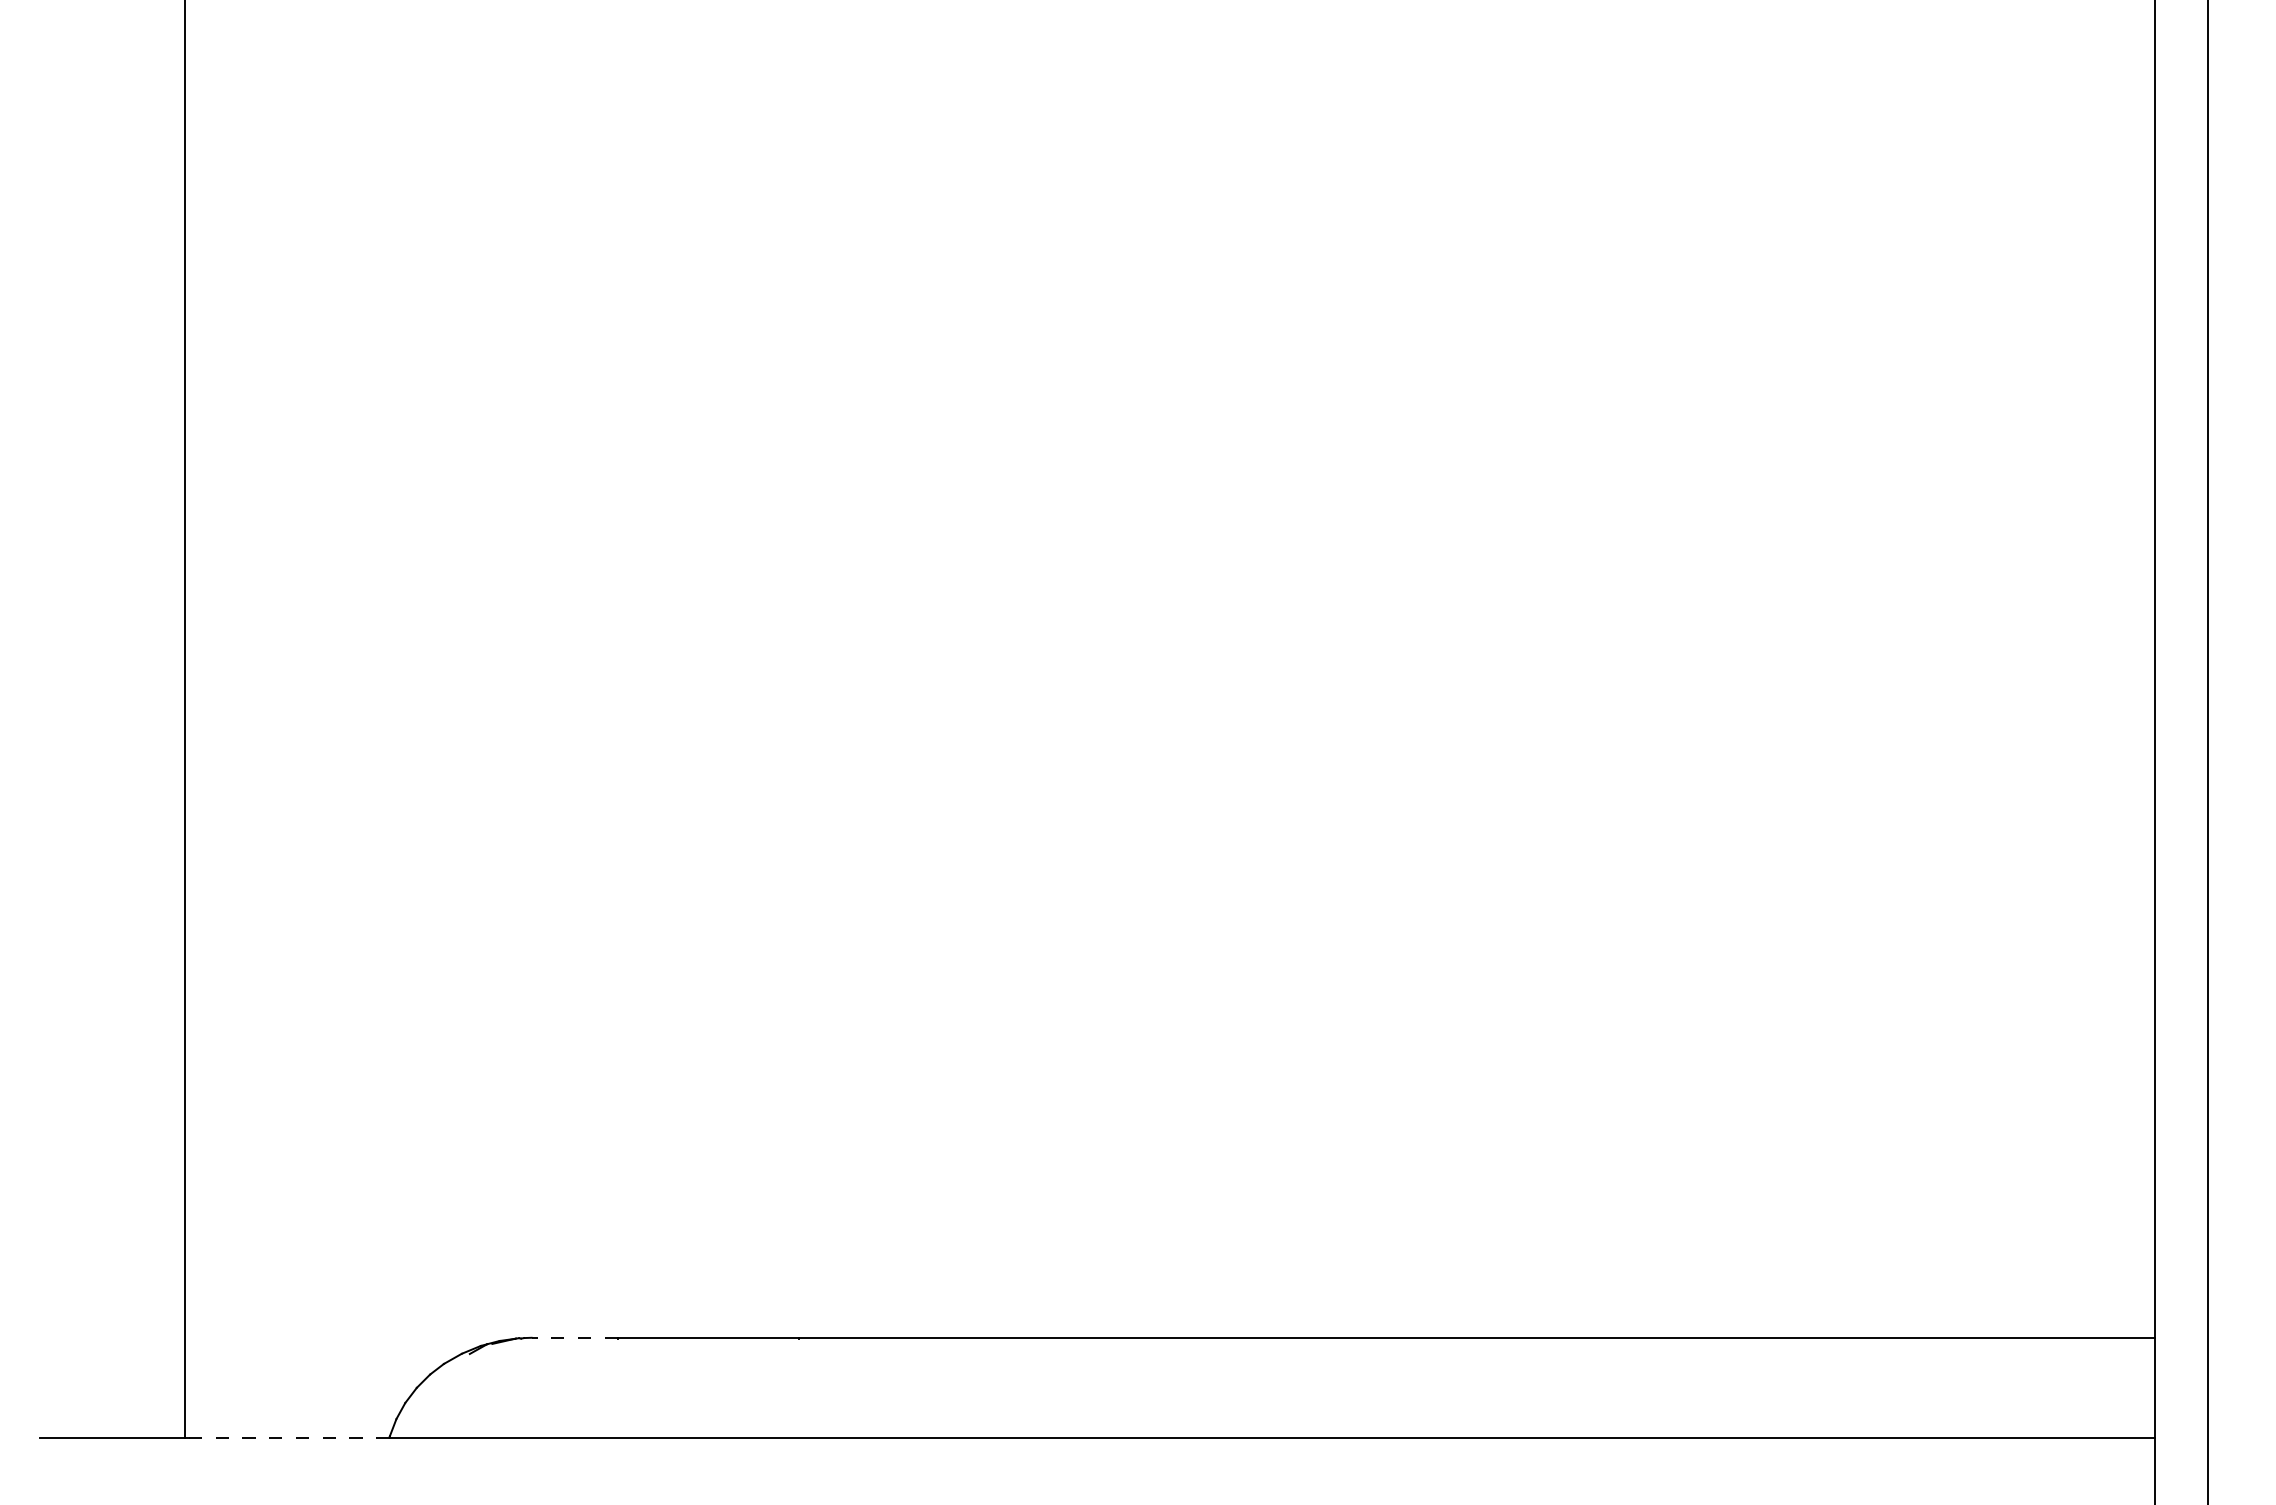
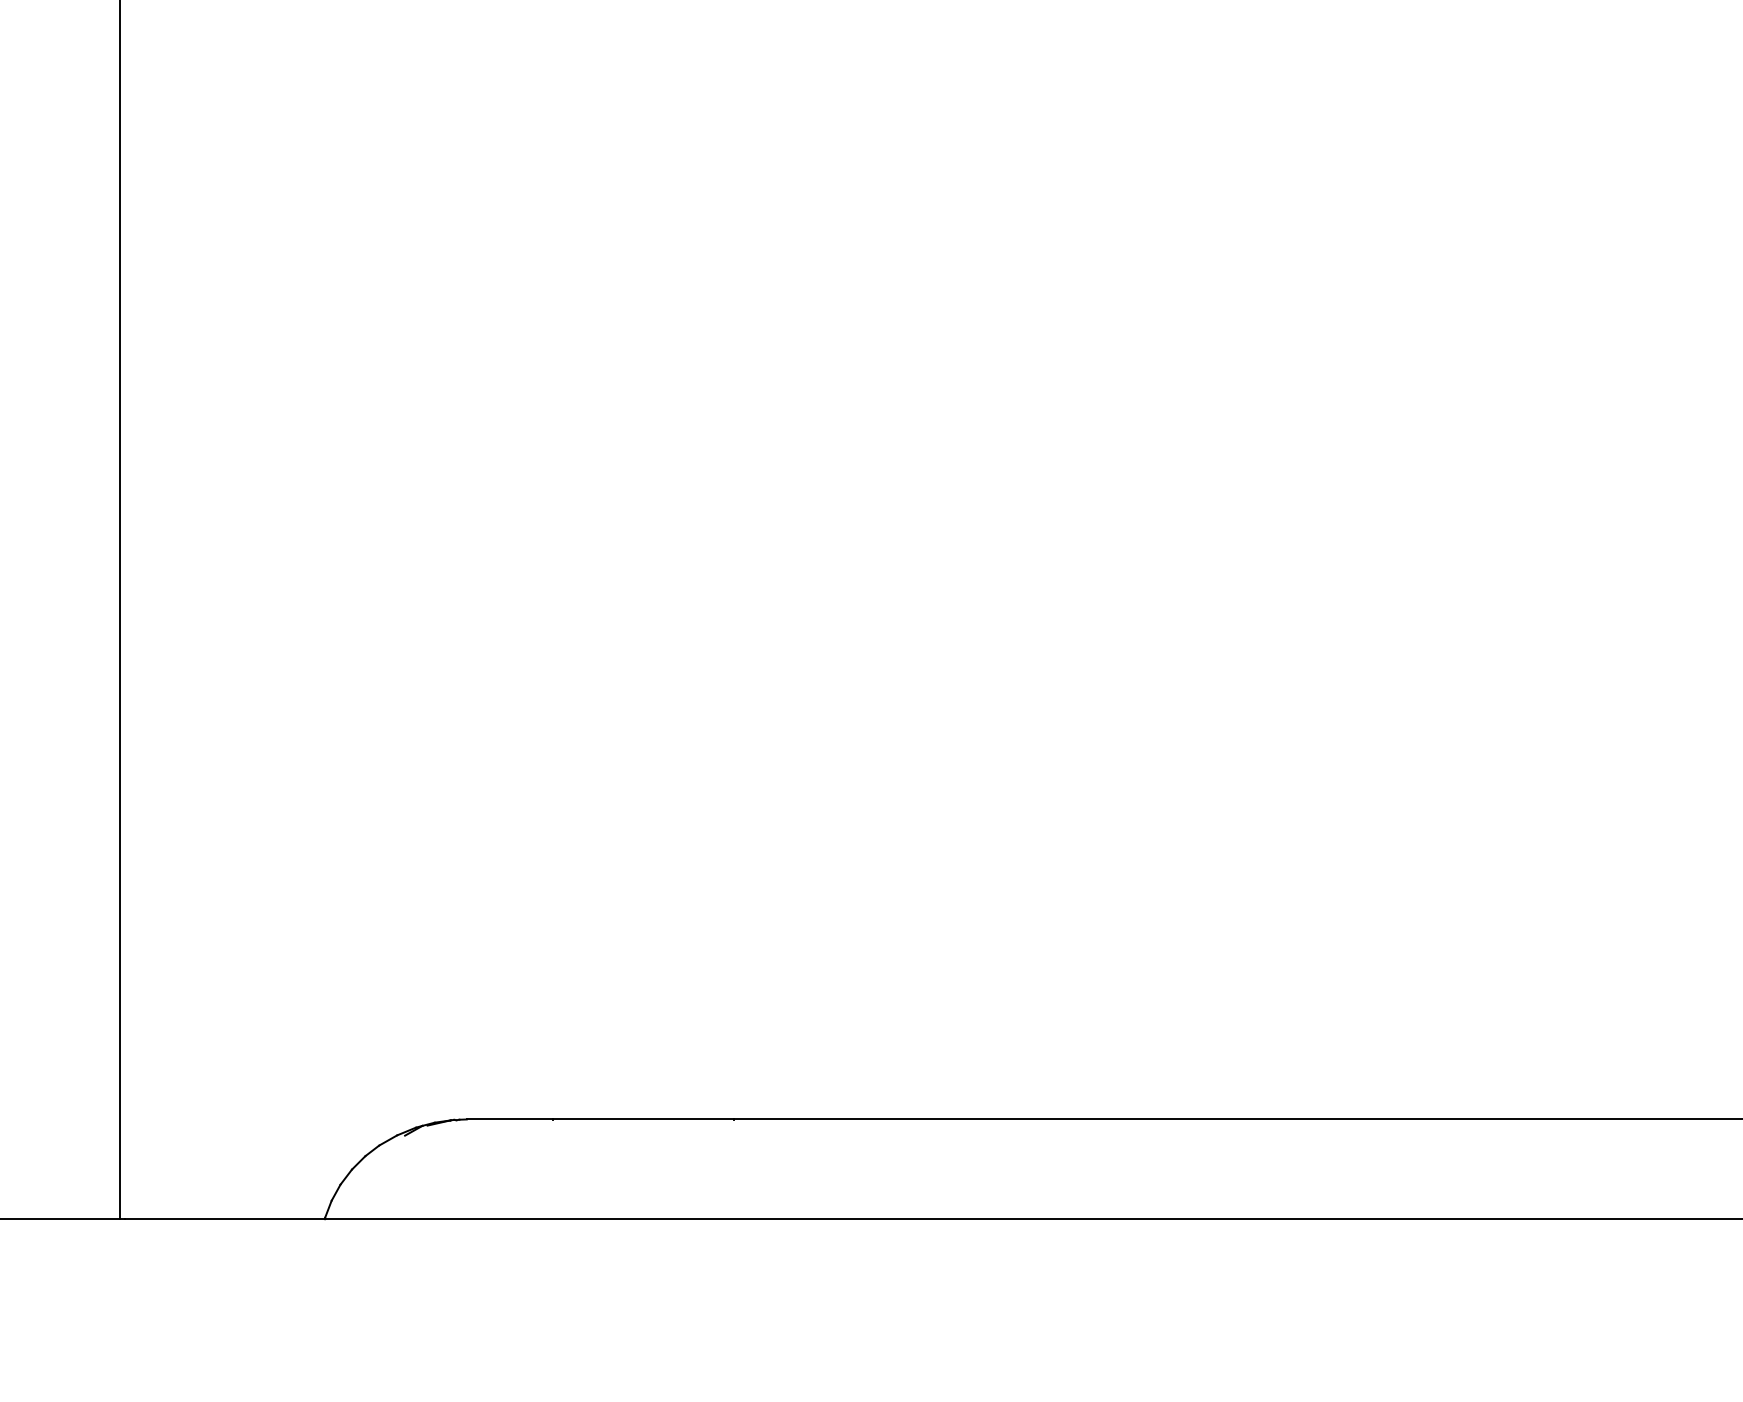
line: (574, 1337) -> (509, 1119), dashed -> solid
line: (289, 1437) -> (224, 1219), dashed -> solid

